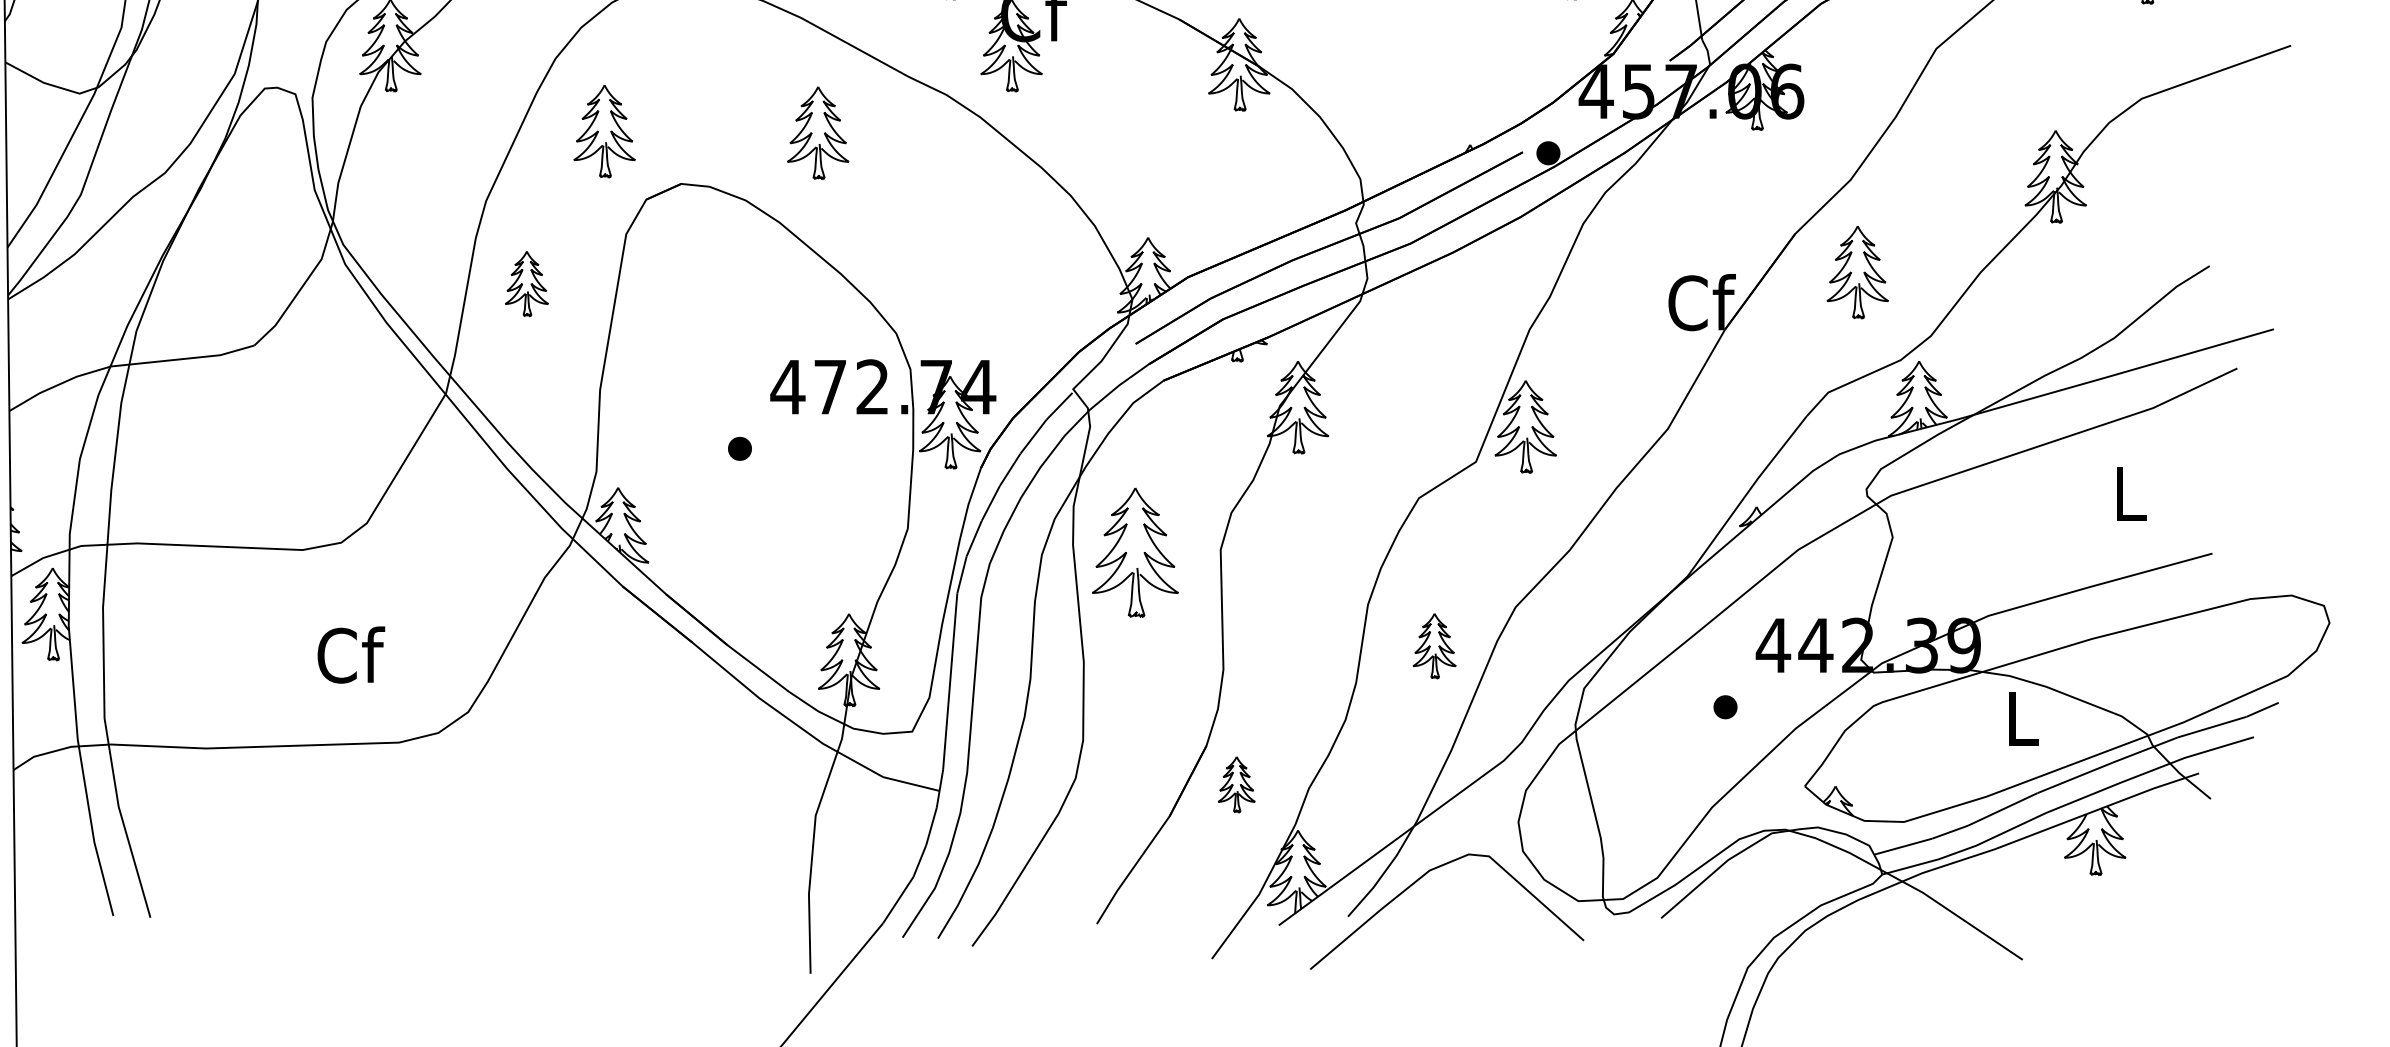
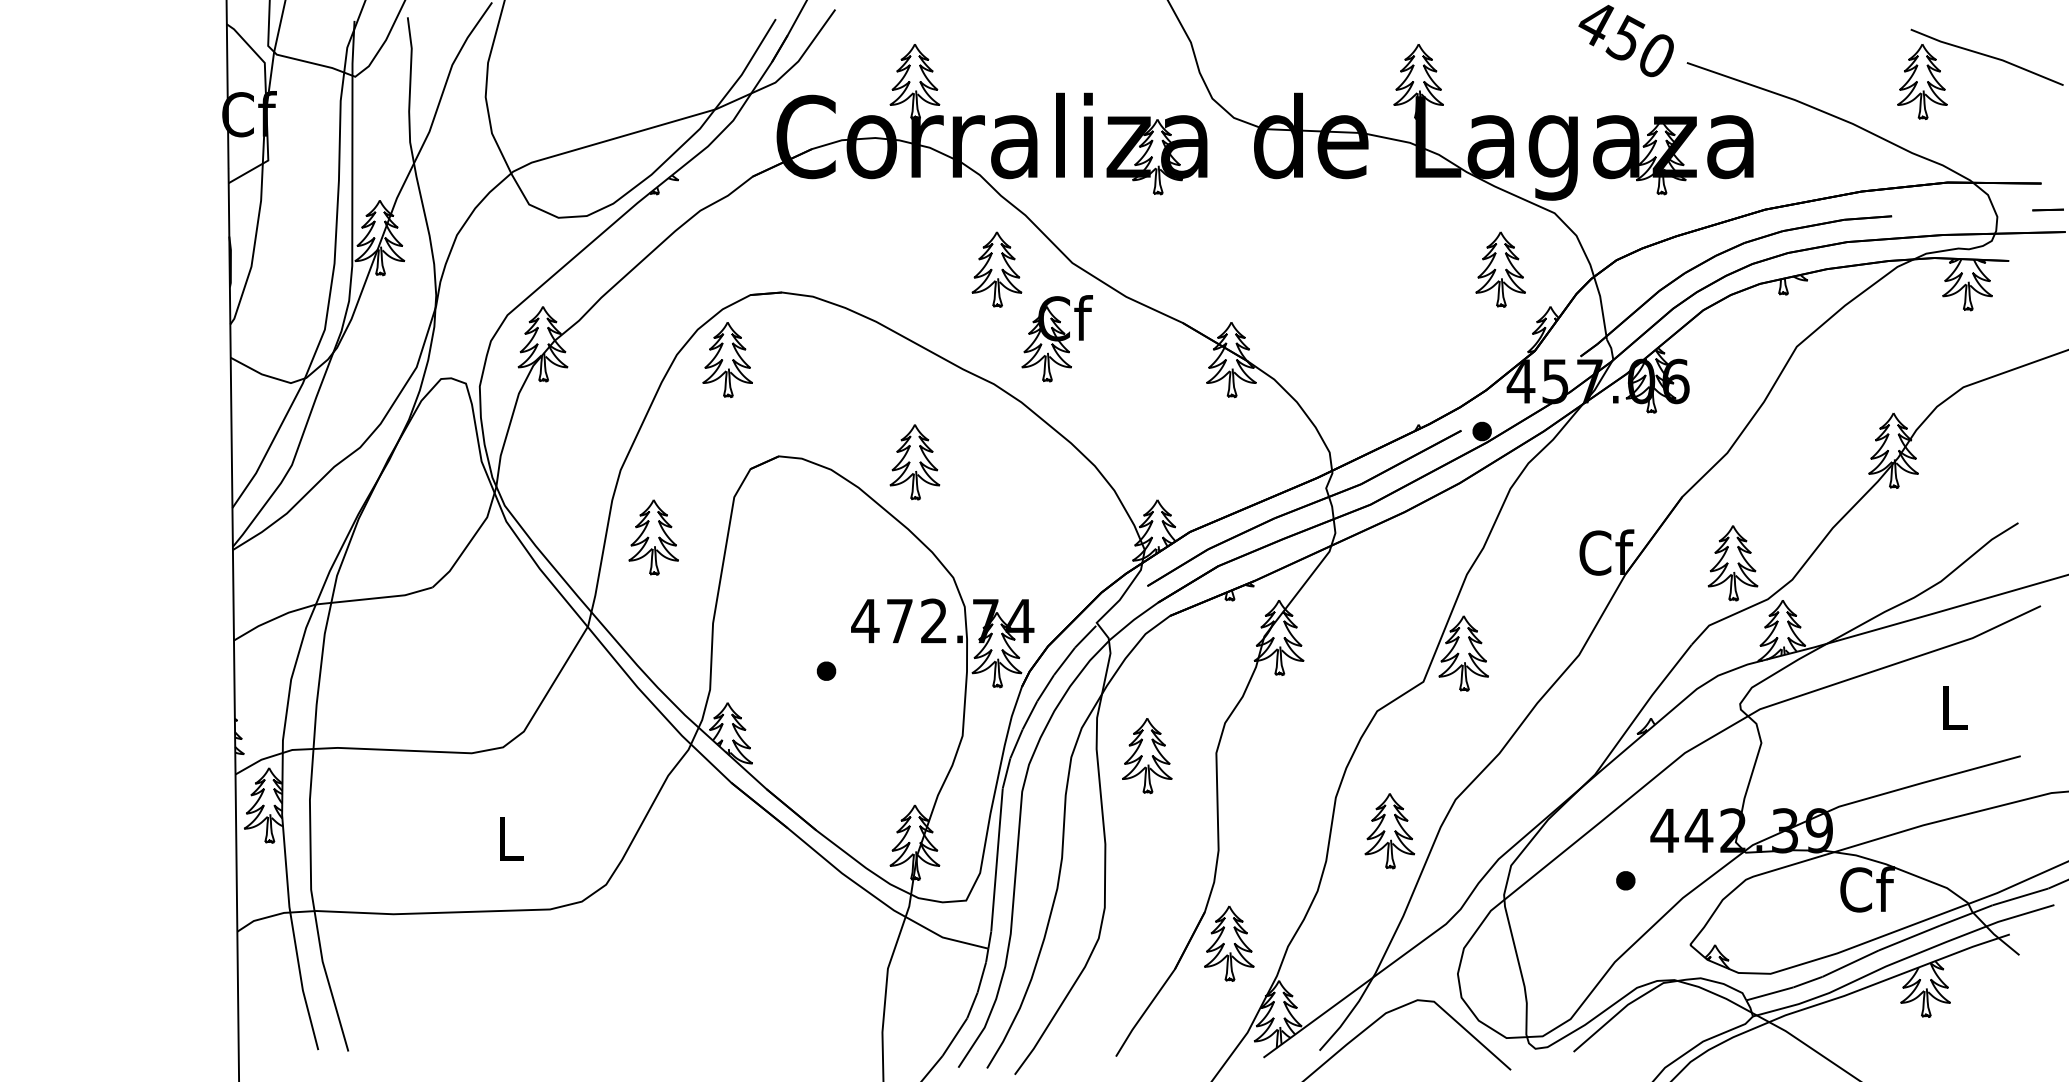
part: (604, 132) -> (727, 360), moved
part: (817, 133) -> (914, 462), moved
part: (1857, 272) -> (1732, 563), moved
part: (526, 283) -> (653, 537), size x1.43
part: (1135, 554) -> (1147, 756), size x0.71
part: (1434, 646) -> (1389, 831), size x1.43
text: (351, 655) -> (511, 838), Cf -> L
text: (2023, 717) -> (1867, 889), L -> Cf
part: (1236, 784) -> (1229, 943), size x1.67

